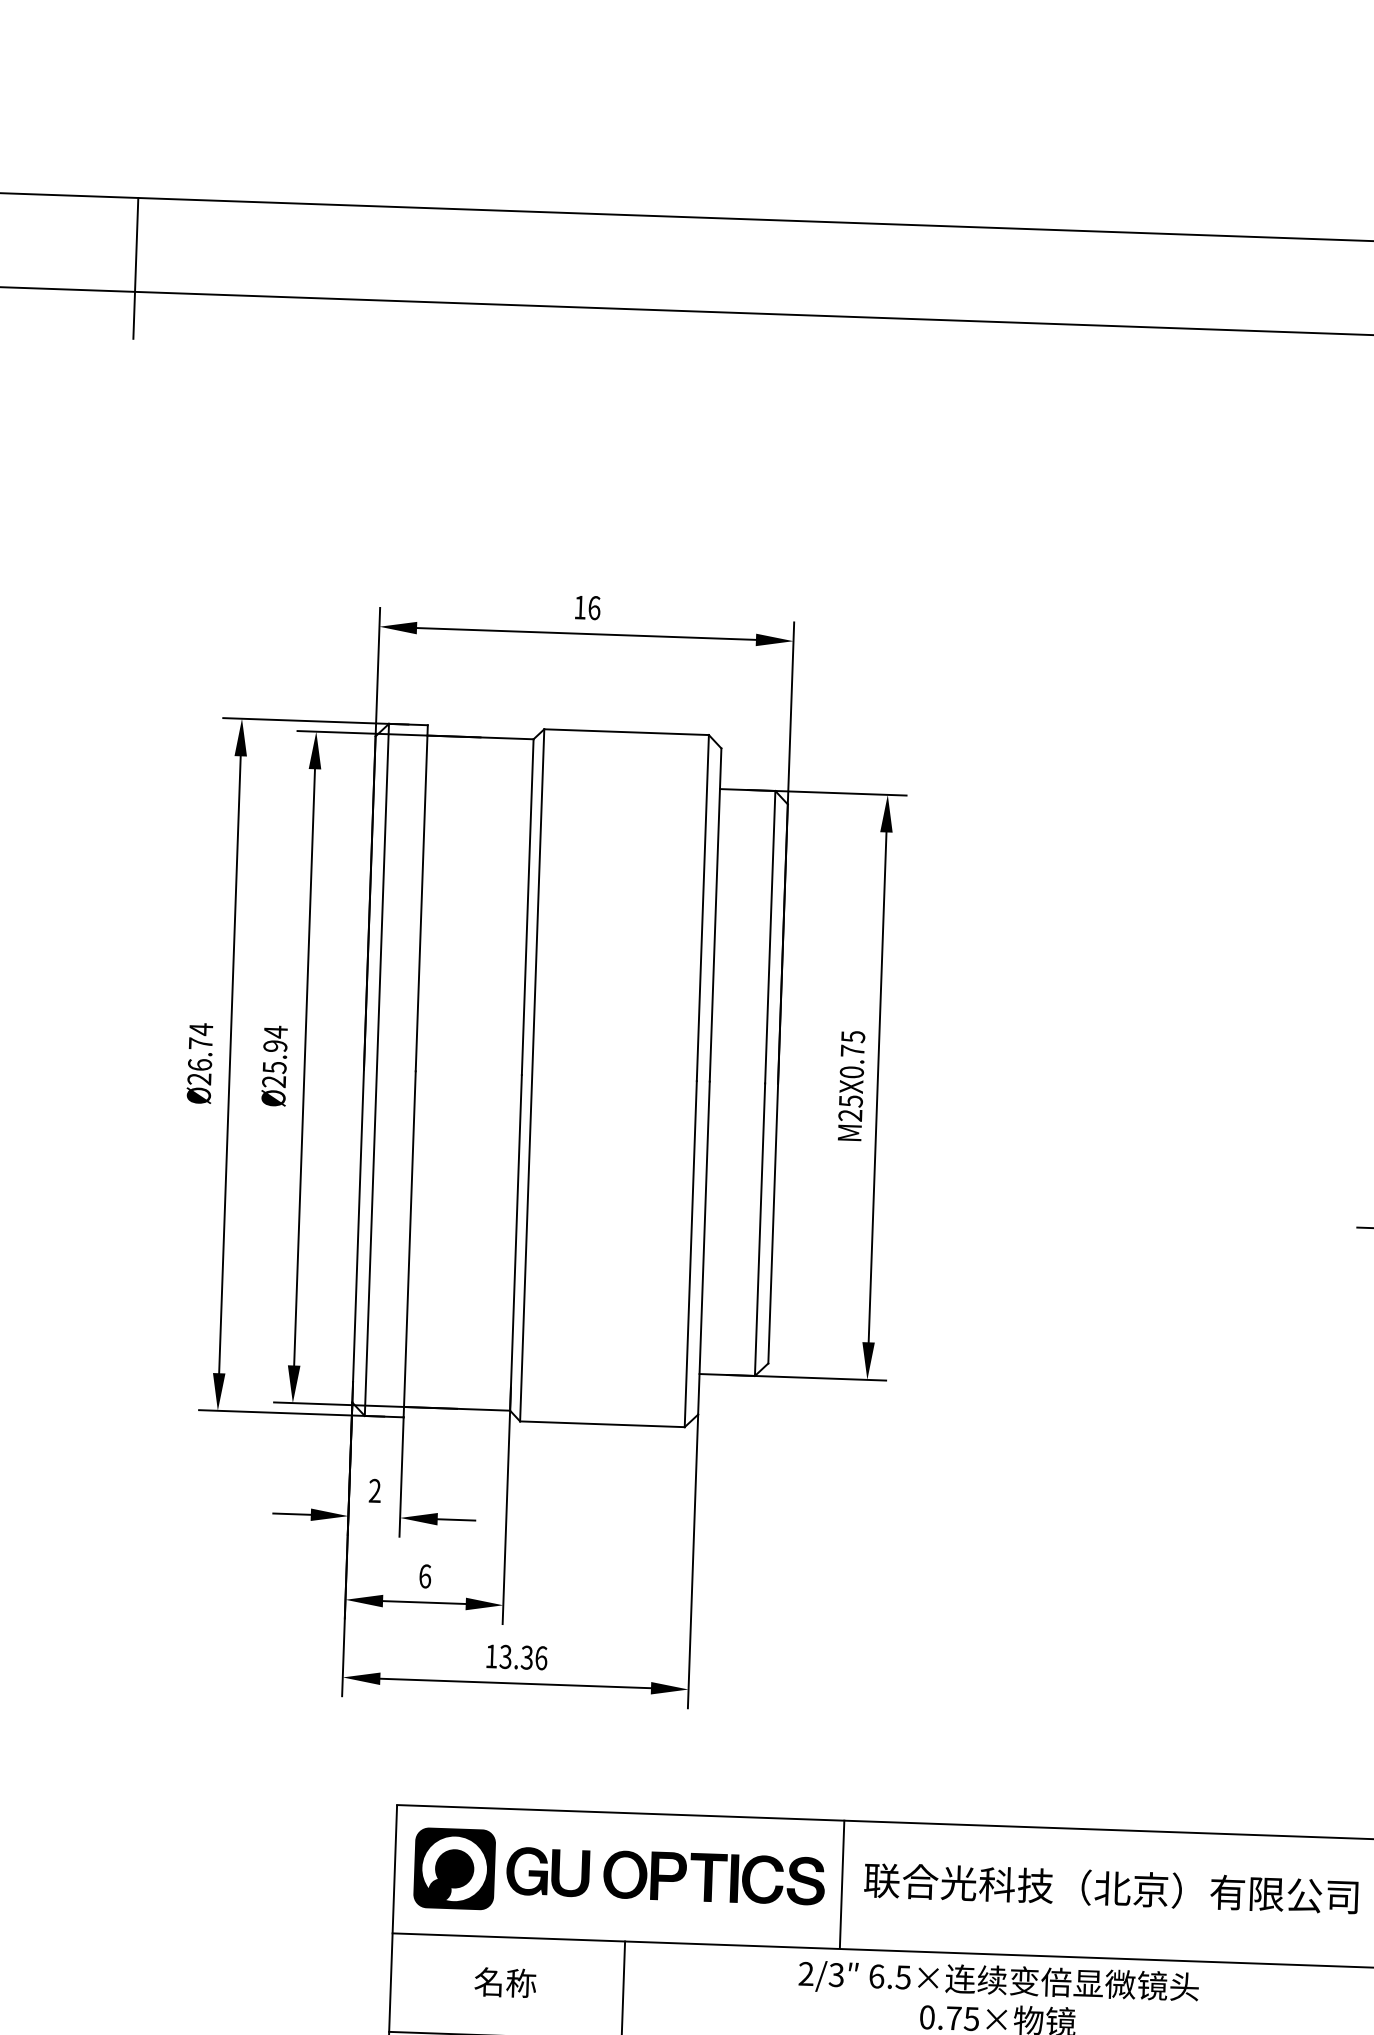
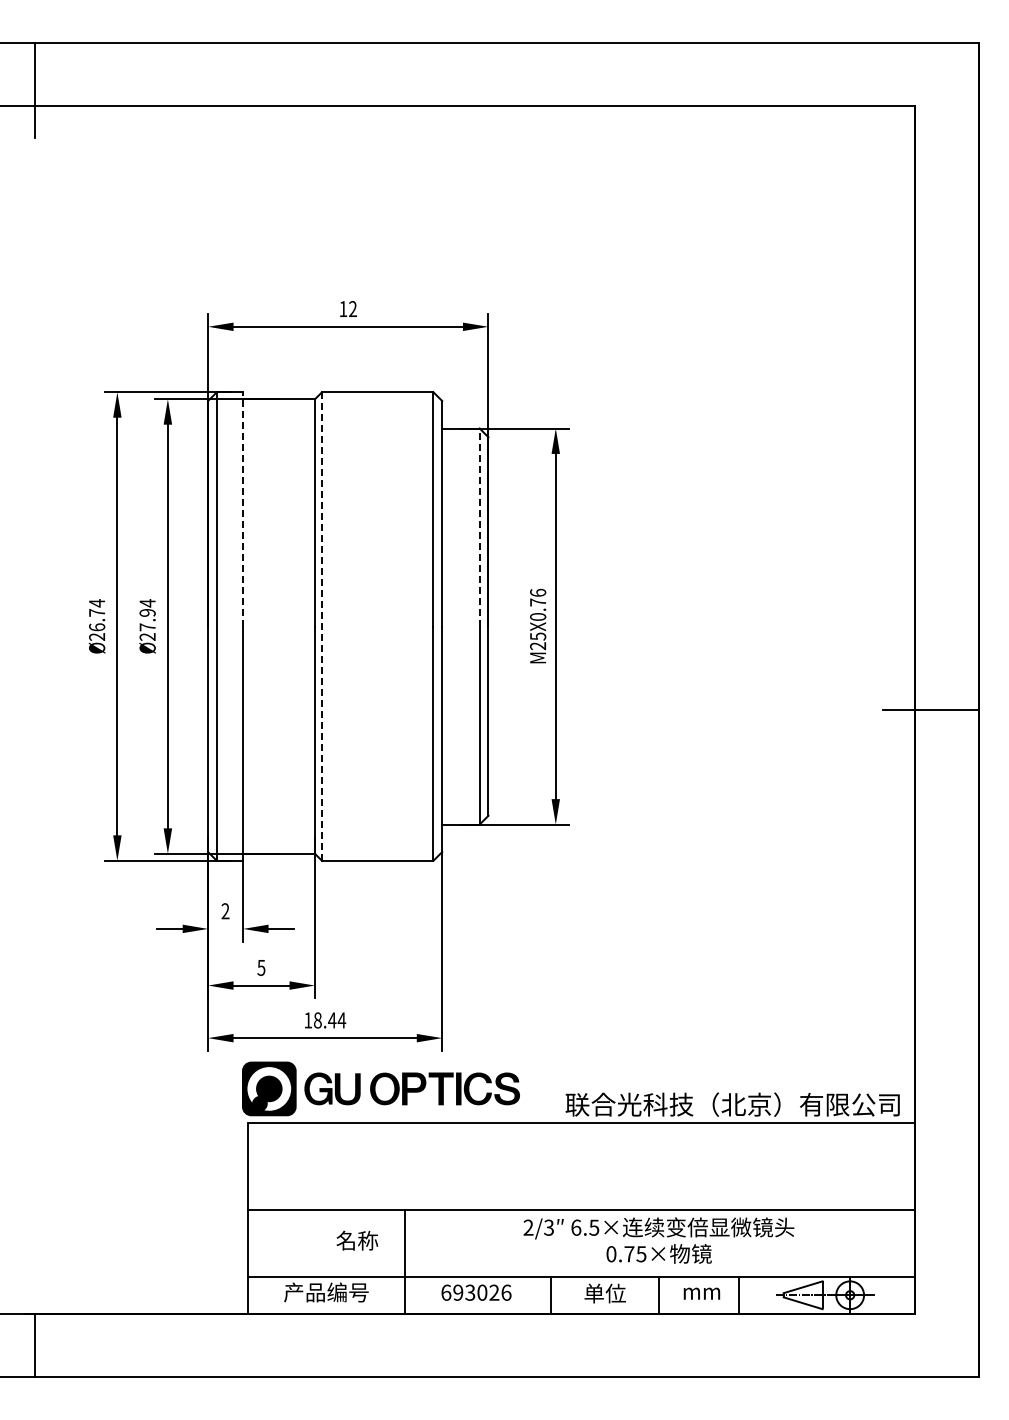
text: (595, 608) -> (353, 309), 16 -> 12
line: (422, 896) -> (243, 508), solid -> dashed
line: (769, 937) -> (479, 527), solid -> dashed
text: (853, 1036) -> (538, 592), M25X0.75 -> M25X0.76
text: (274, 1067) -> (147, 627), Ø25.94 -> Ø27.94
line: (532, 1075) -> (322, 626), solid -> dashed
text: (425, 1575) -> (261, 967), 6 -> 5
text: (522, 1657) -> (329, 1020), 13.36 -> 18.44
part: (618, 1873) -> (380, 1088), moved
line: (841, 1884) -> (550, 1166), removed
text: (1110, 1888) -> (732, 1104), moved
text: (505, 1982) -> (357, 1240), moved

